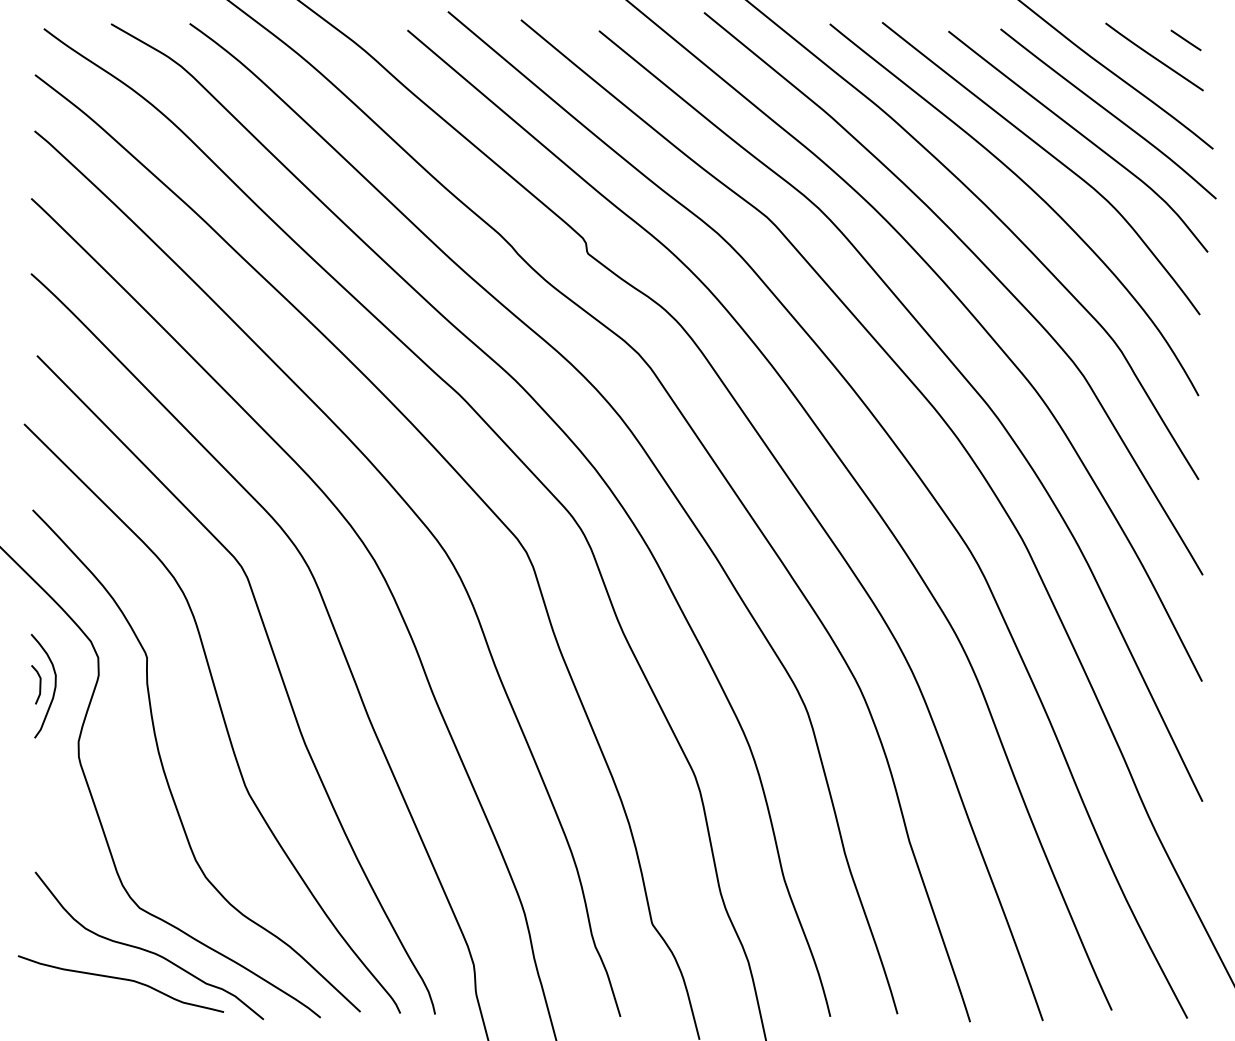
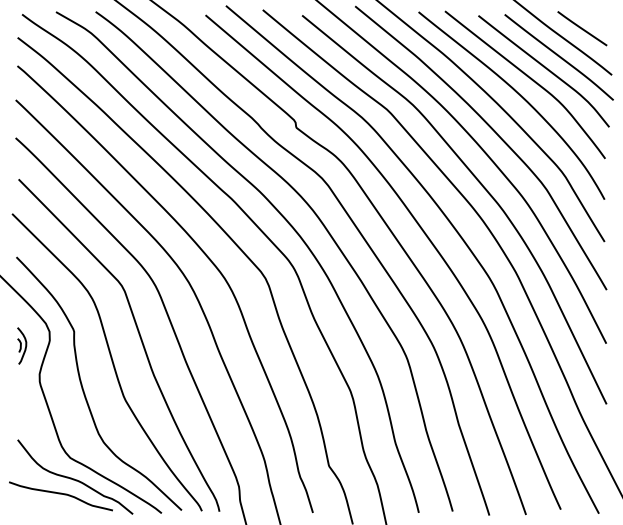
line: (1186, 38) -> (598, 19), removed
part: (42, 685) -> (21, 345), size x0.7

